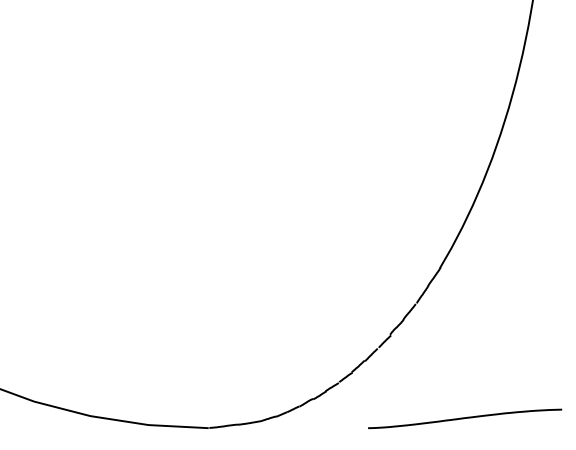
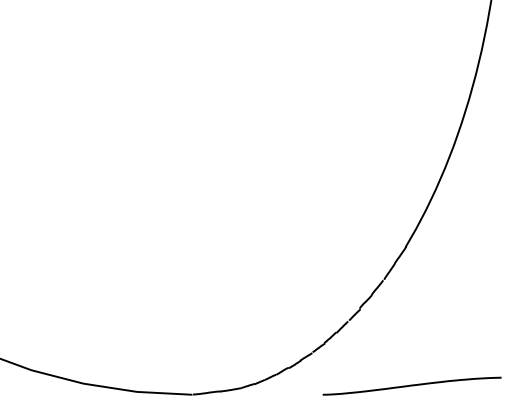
curve: (465, 418) -> (412, 385), moved

